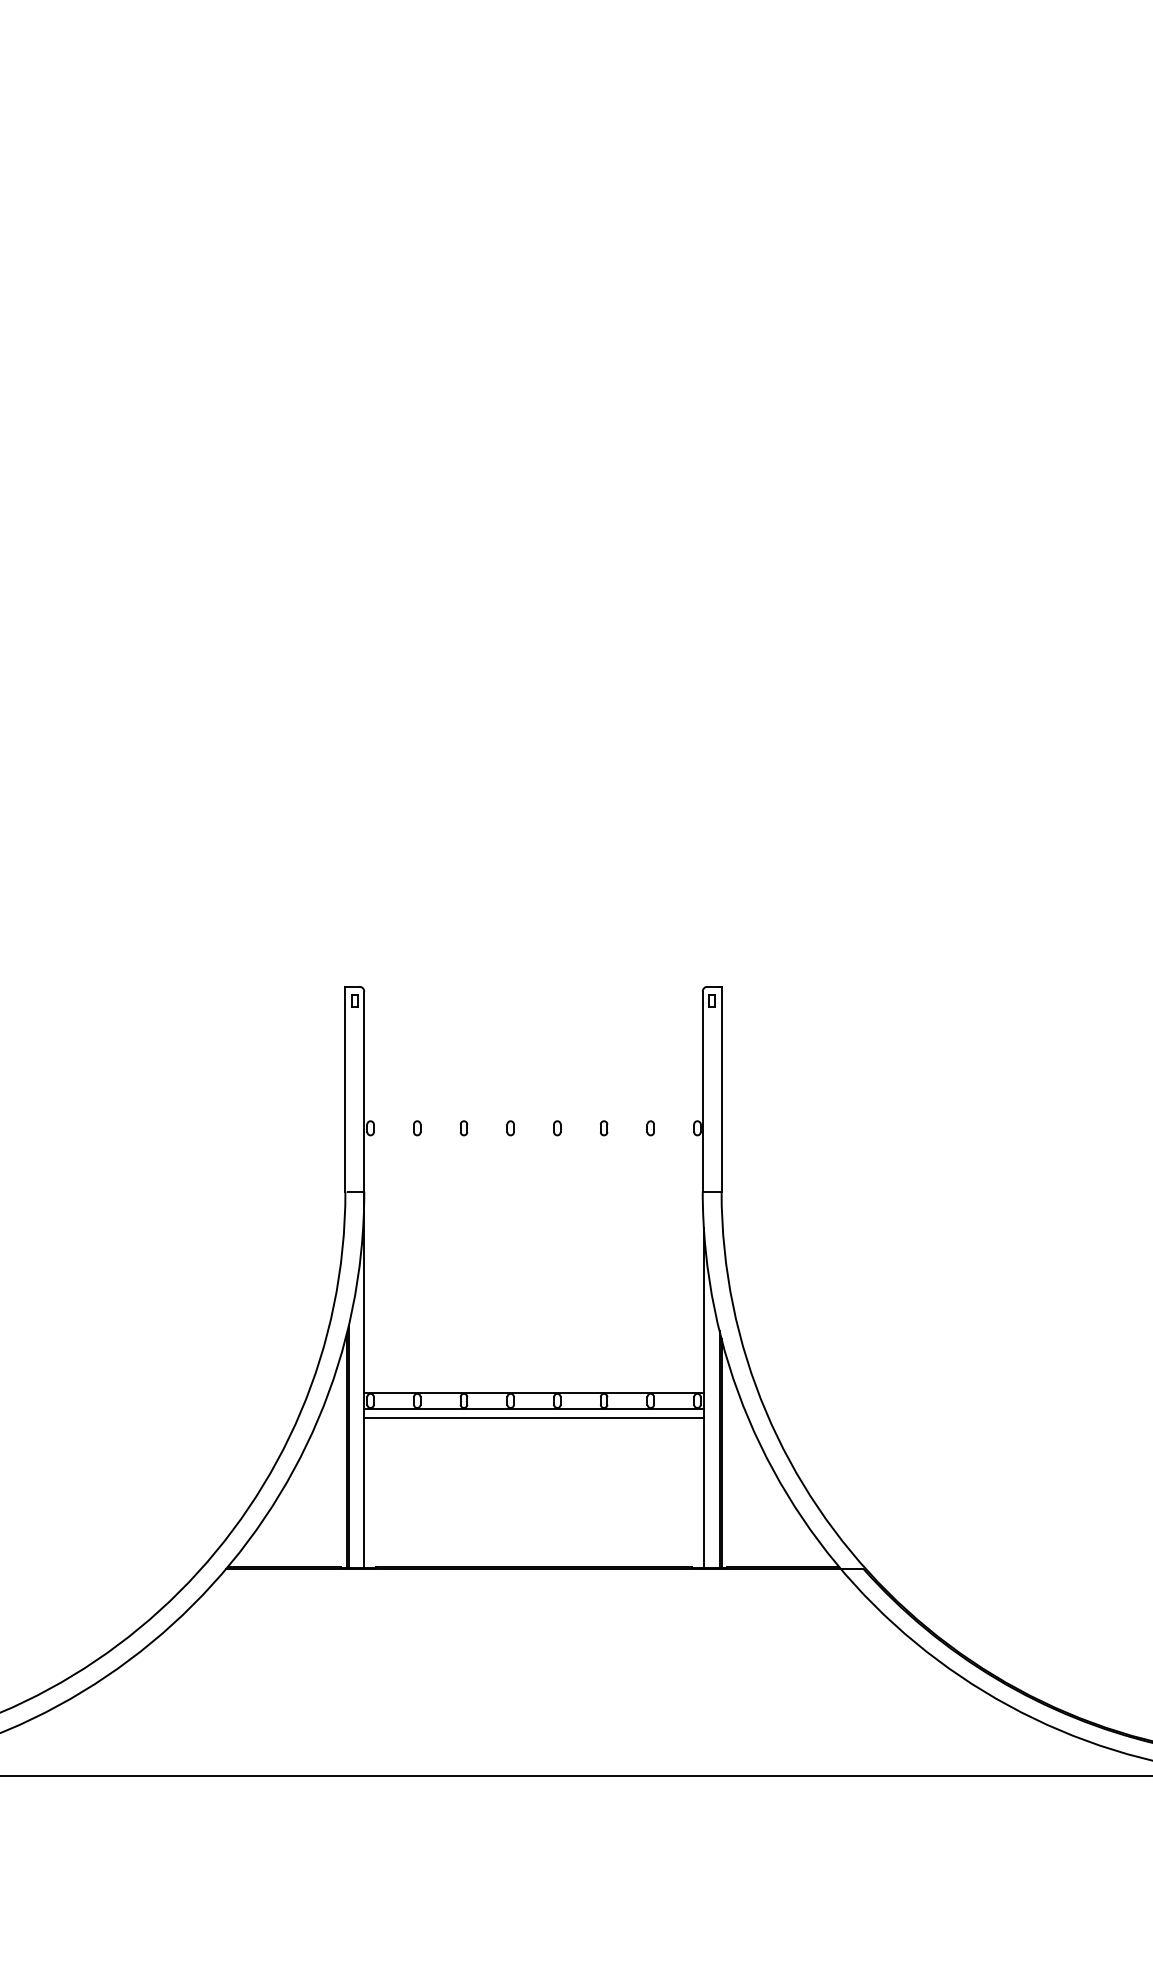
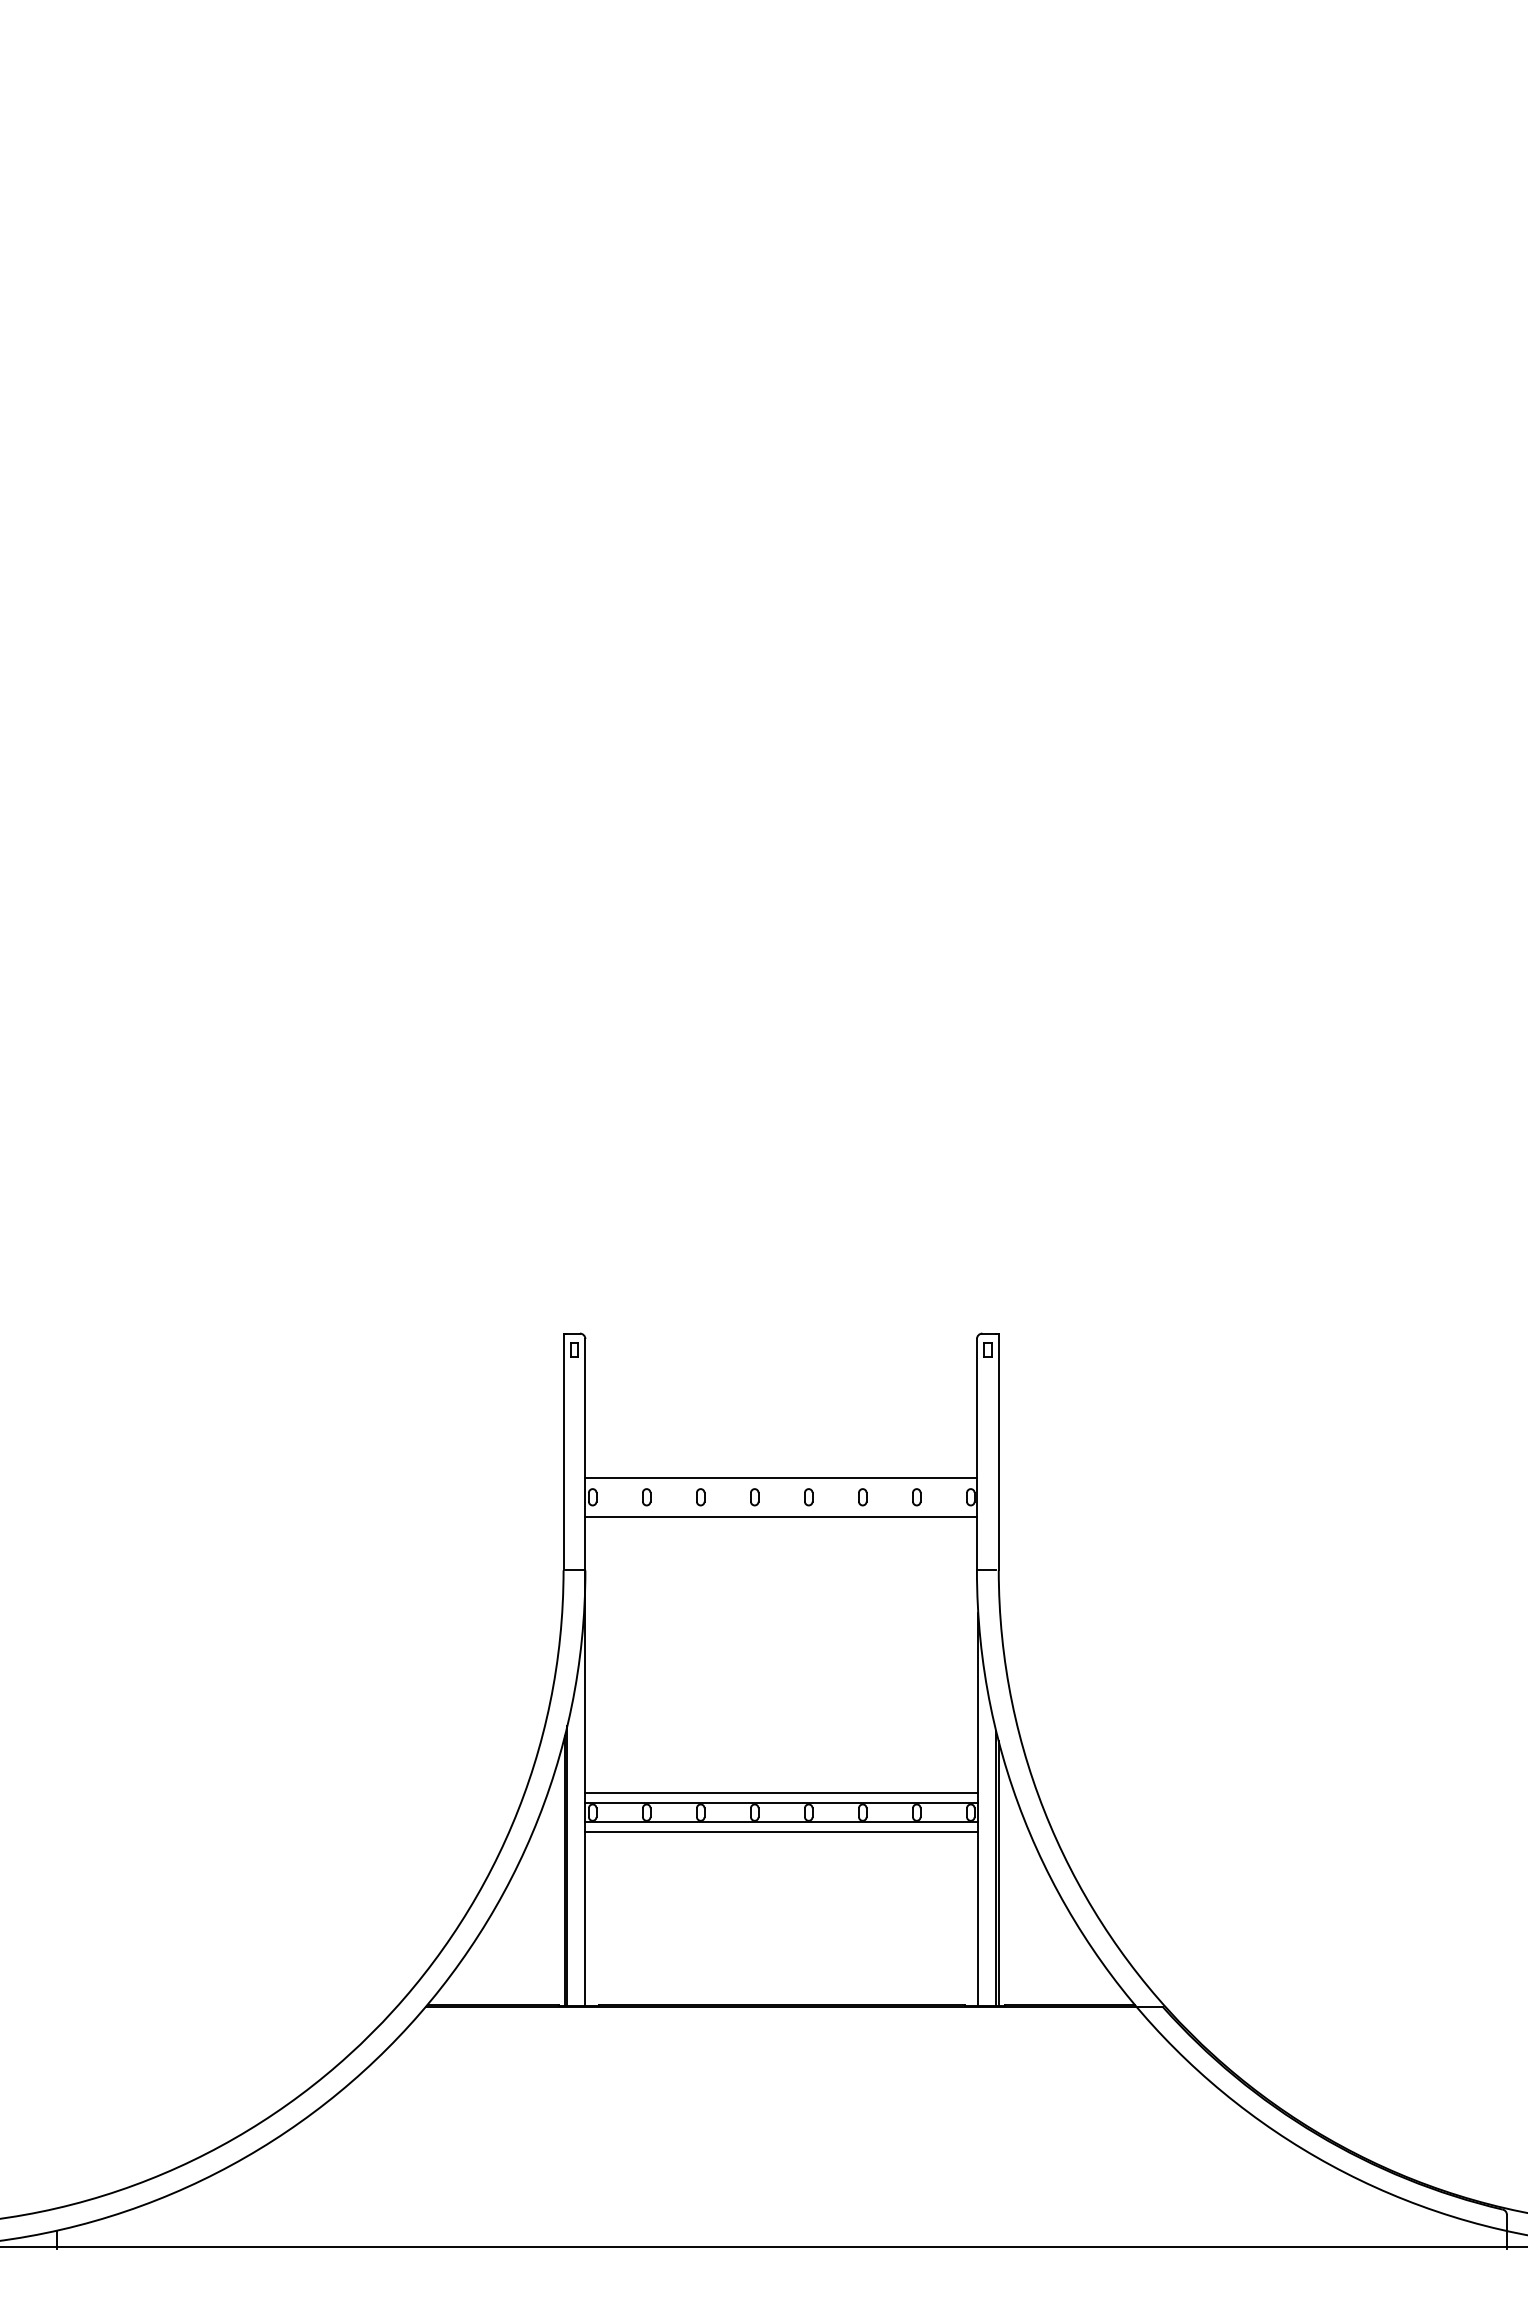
line: (532, 1111) -> (780, 1477), added
line: (532, 1144) -> (780, 1516), added
line: (533, 1384) -> (781, 1793), added

